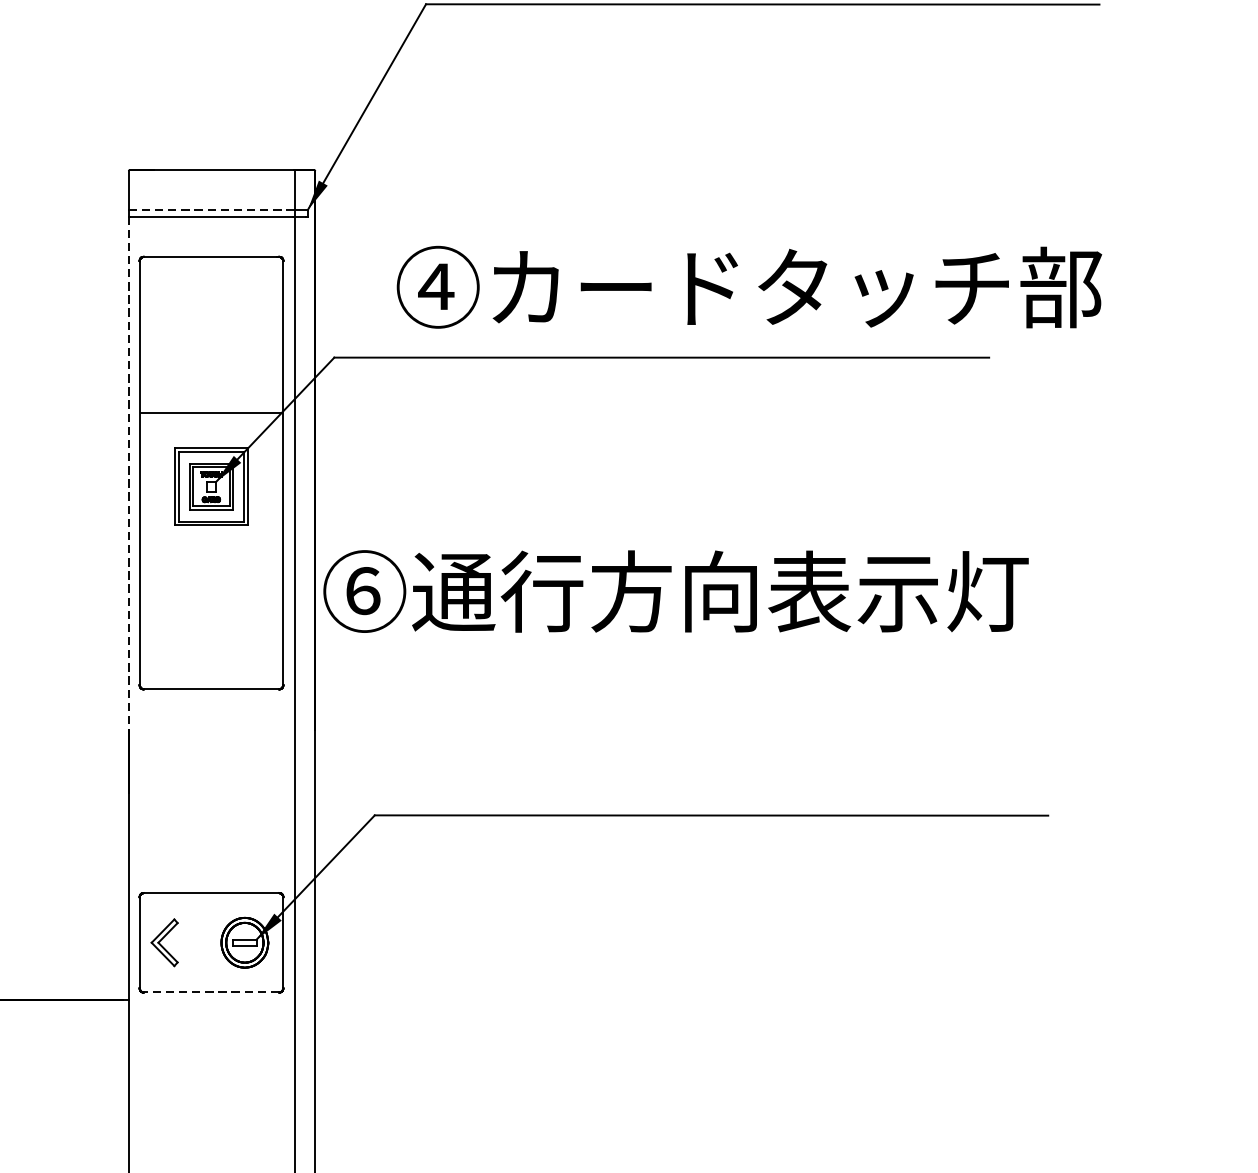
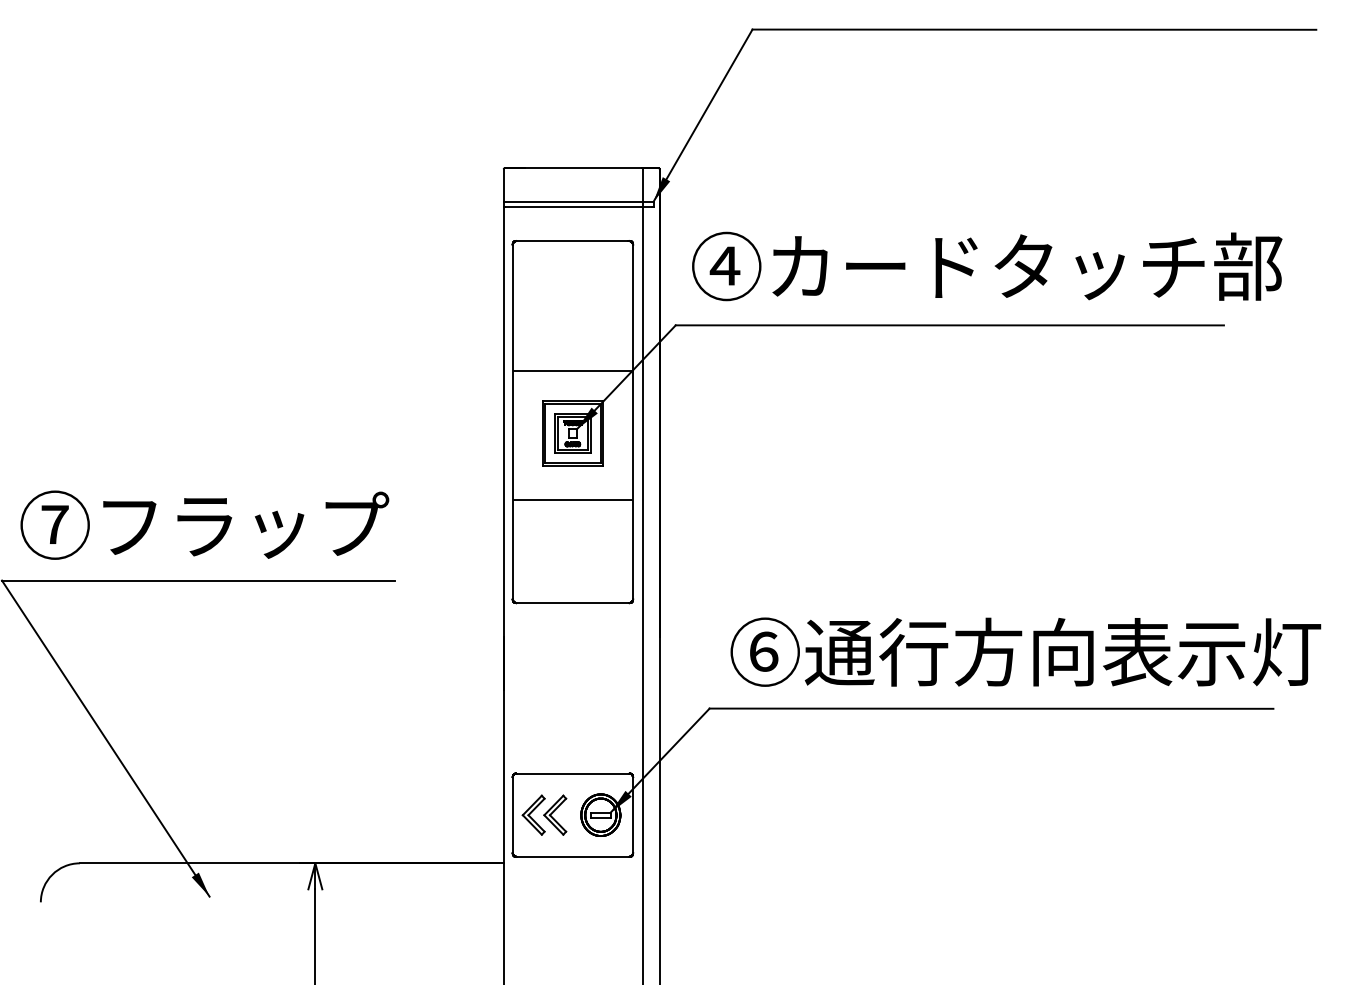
line: (210, 209) -> (572, 201), dashed -> solid
text: (749, 287) -> (987, 266), moved
line: (128, 472) -> (503, 421), dashed -> solid
line: (210, 565) -> (572, 499), added
text: (675, 590) -> (1025, 651), moved
part: (190, 941) -> (555, 814), added
line: (212, 992) -> (573, 856), dashed -> solid

